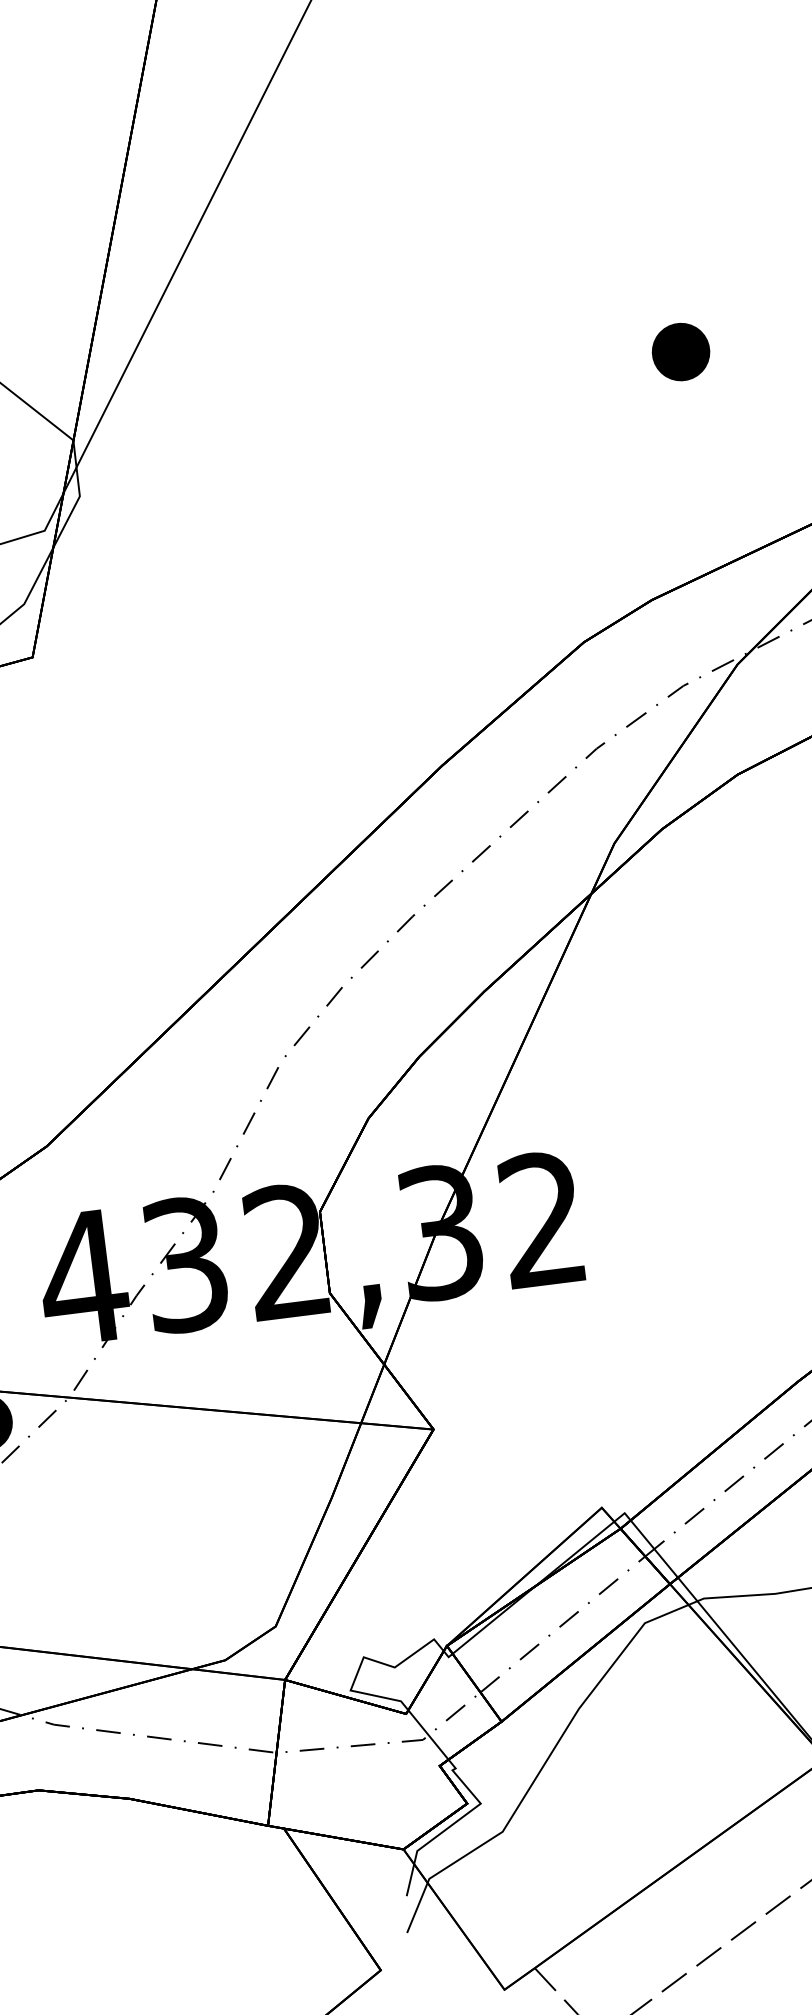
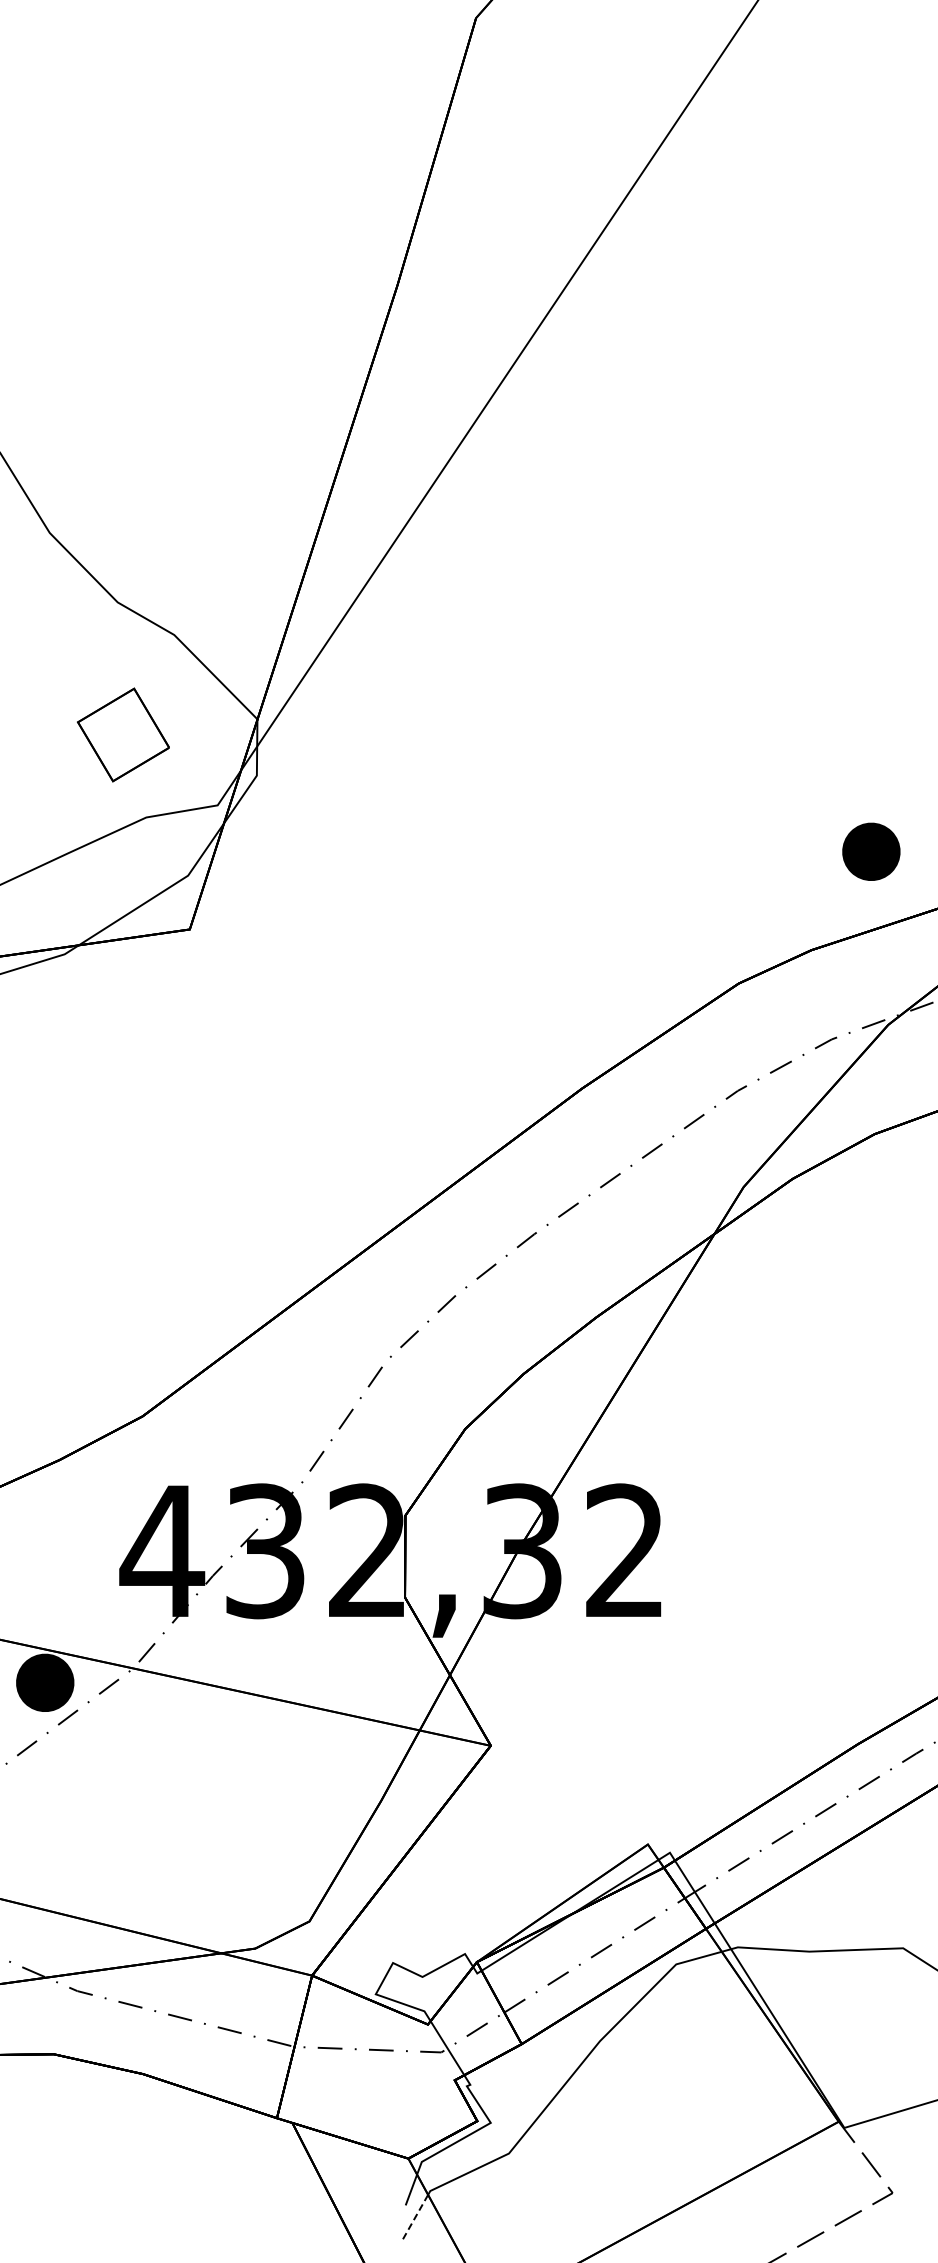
part: (681, 351) -> (871, 851), moved
line: (417, 1908) -> (414, 2218), solid -> dashed

